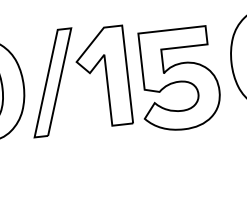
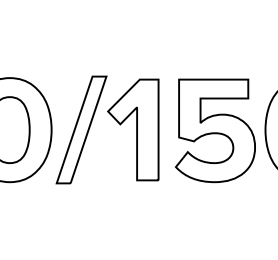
part: (179, 79) -> (215, 130), moved

